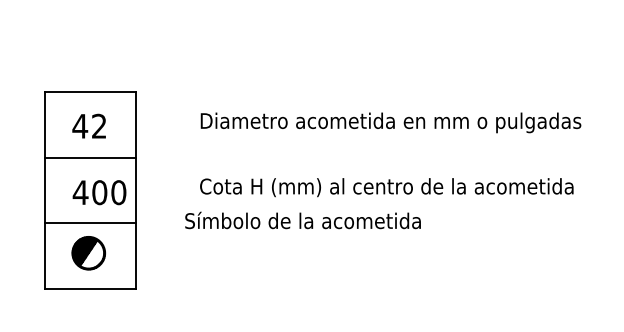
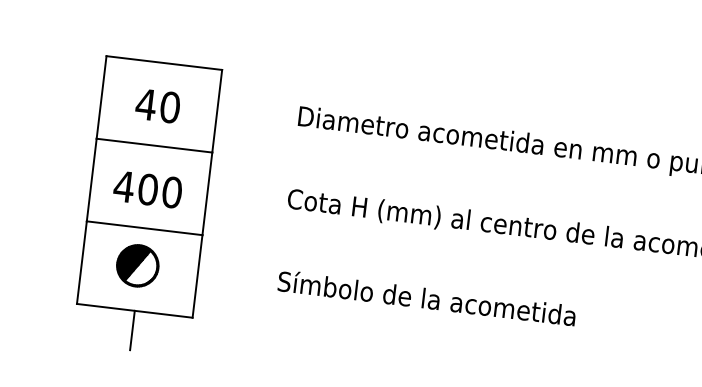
text: (98, 125) -> (169, 106), 42 -> 40
text: (99, 192) -> (147, 189), moved
text: (302, 220) -> (426, 298), moved
line: (90, 303) -> (132, 329), added

